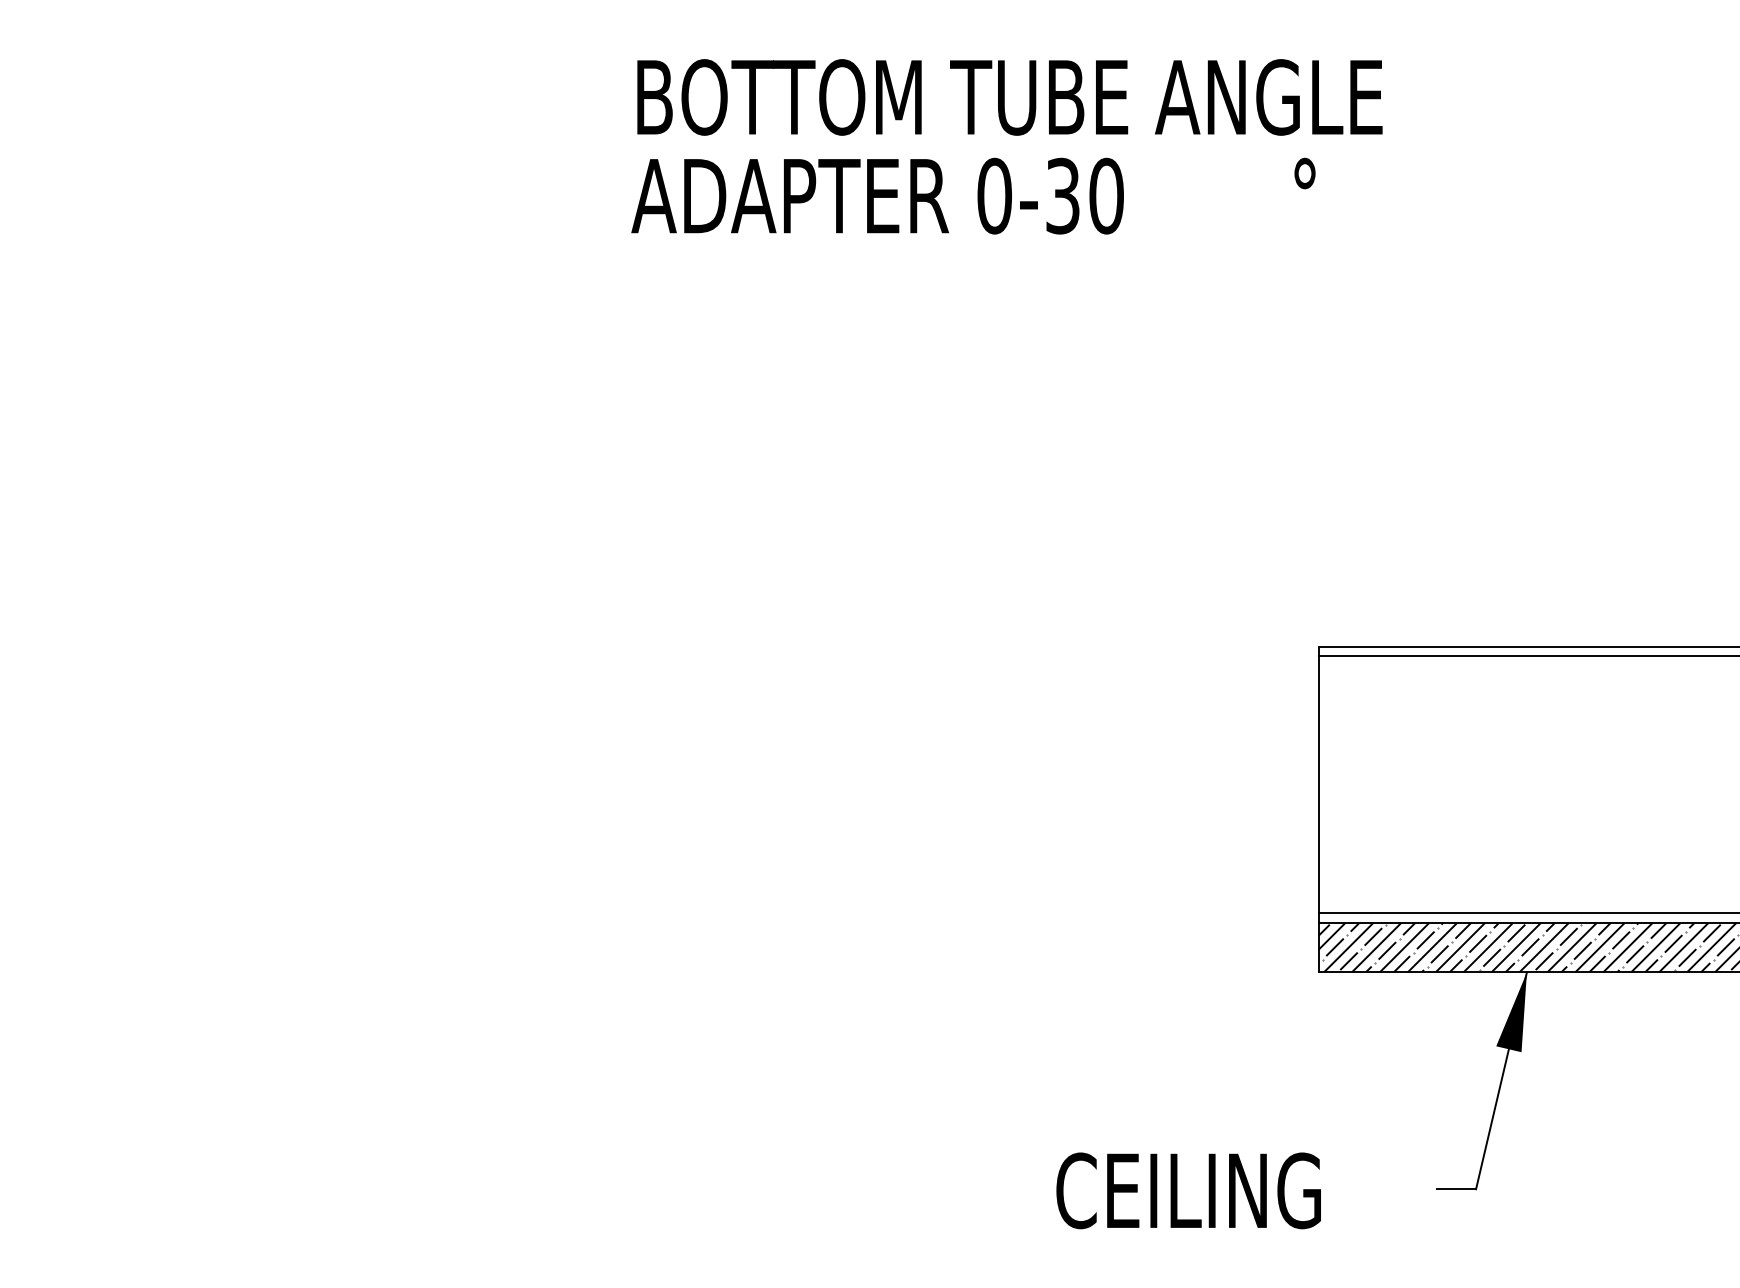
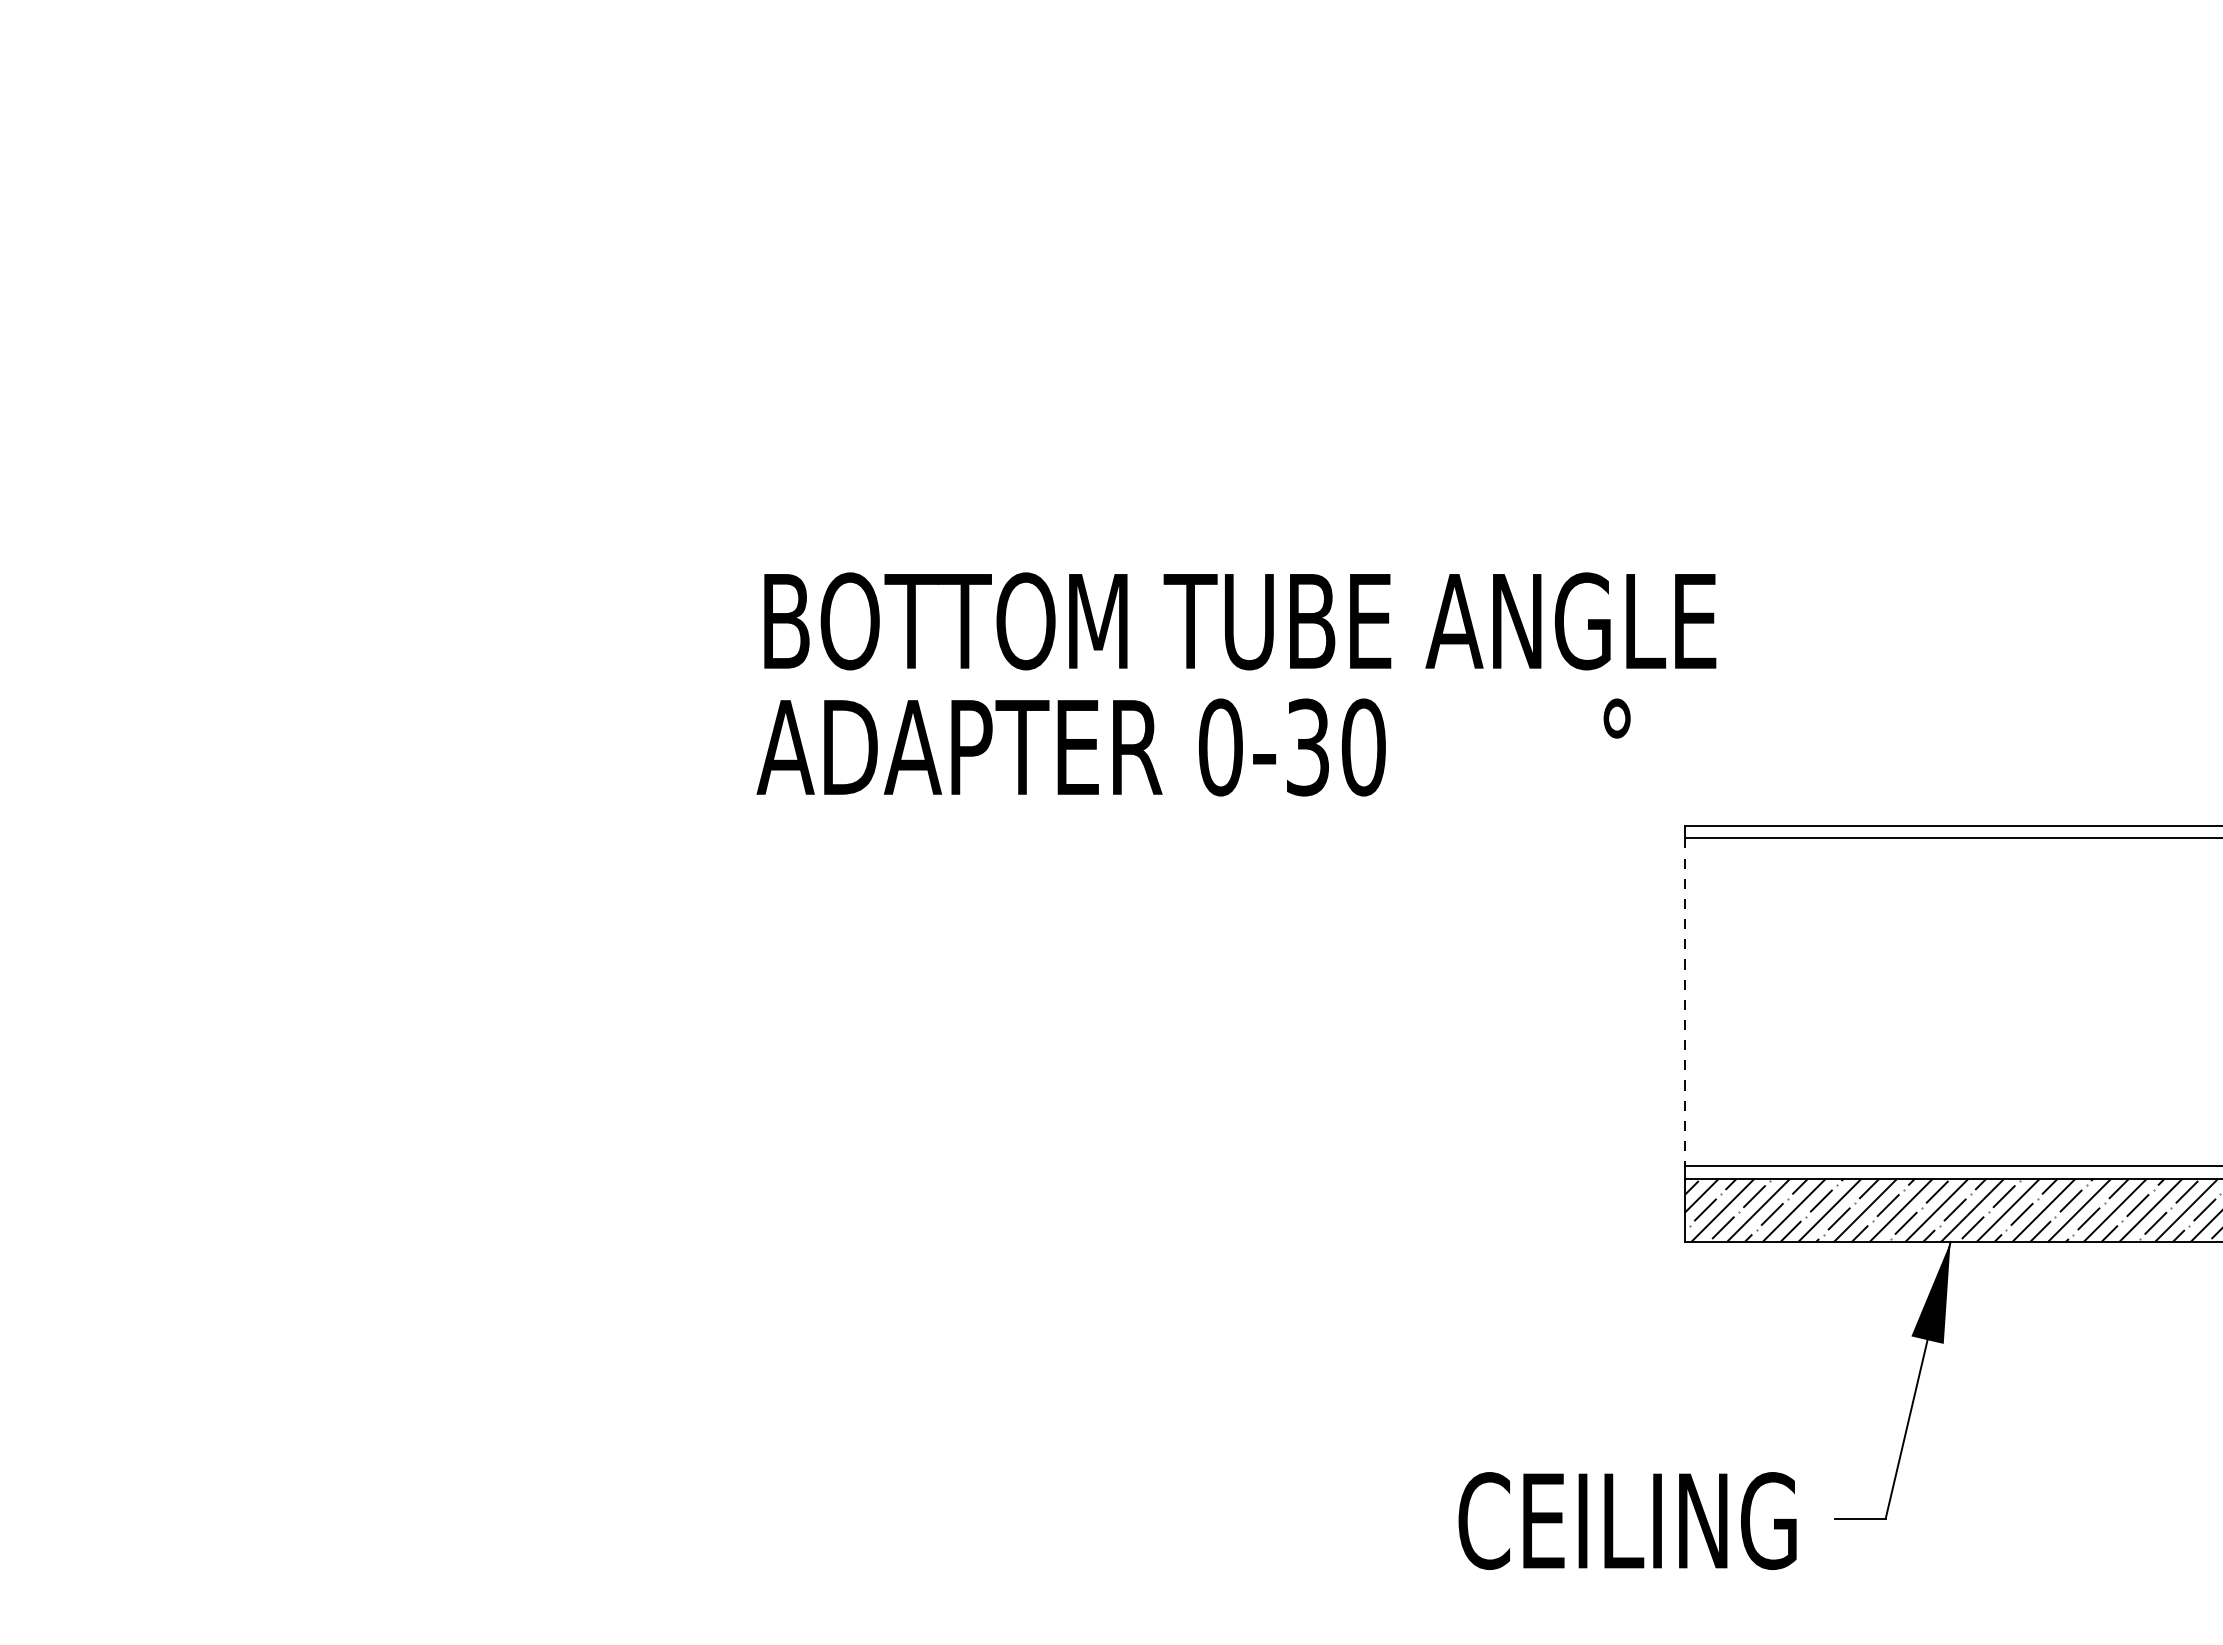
text: (1007, 146) -> (1236, 684), moved
line: (1319, 784) -> (1685, 1002), solid -> dashed
text: (1188, 1190) -> (1627, 1520), moved

